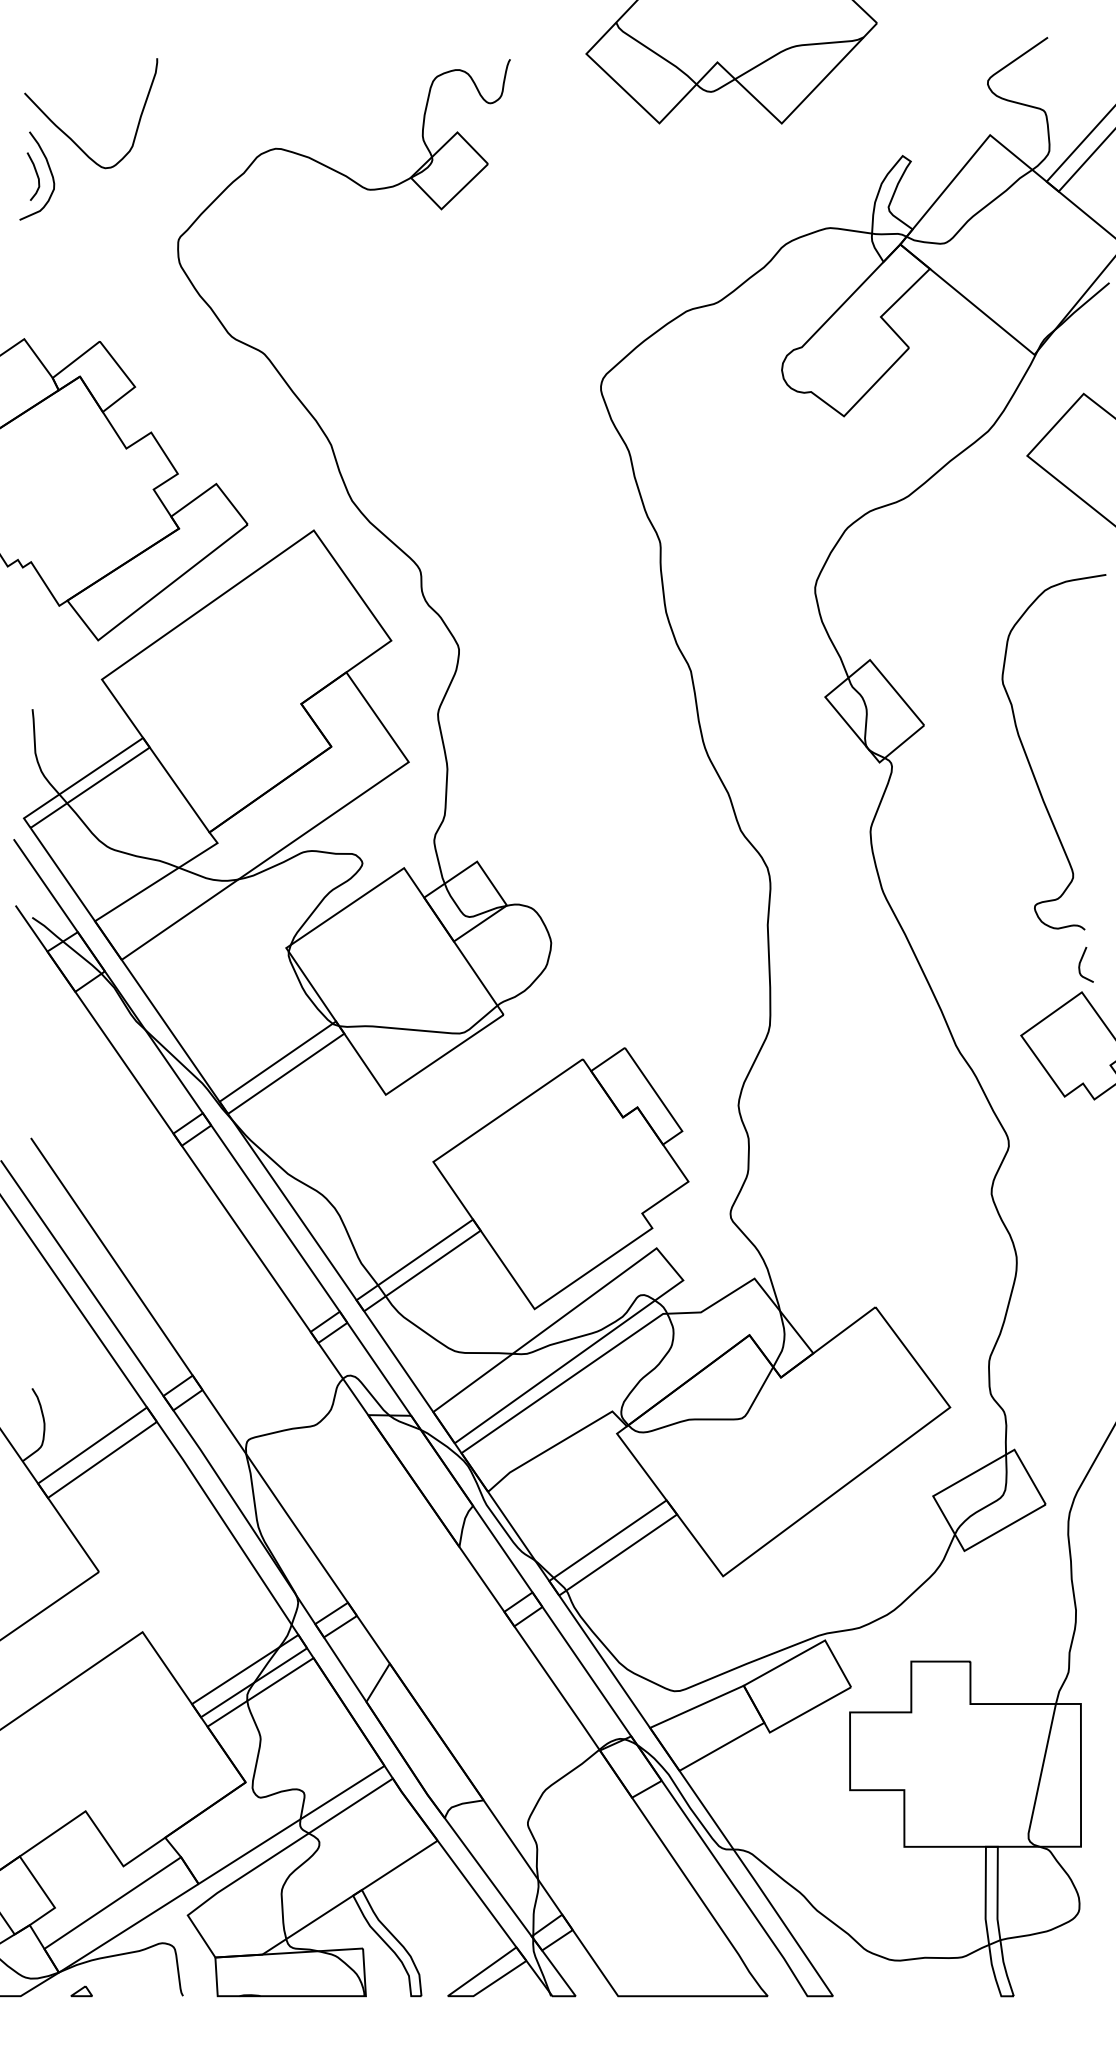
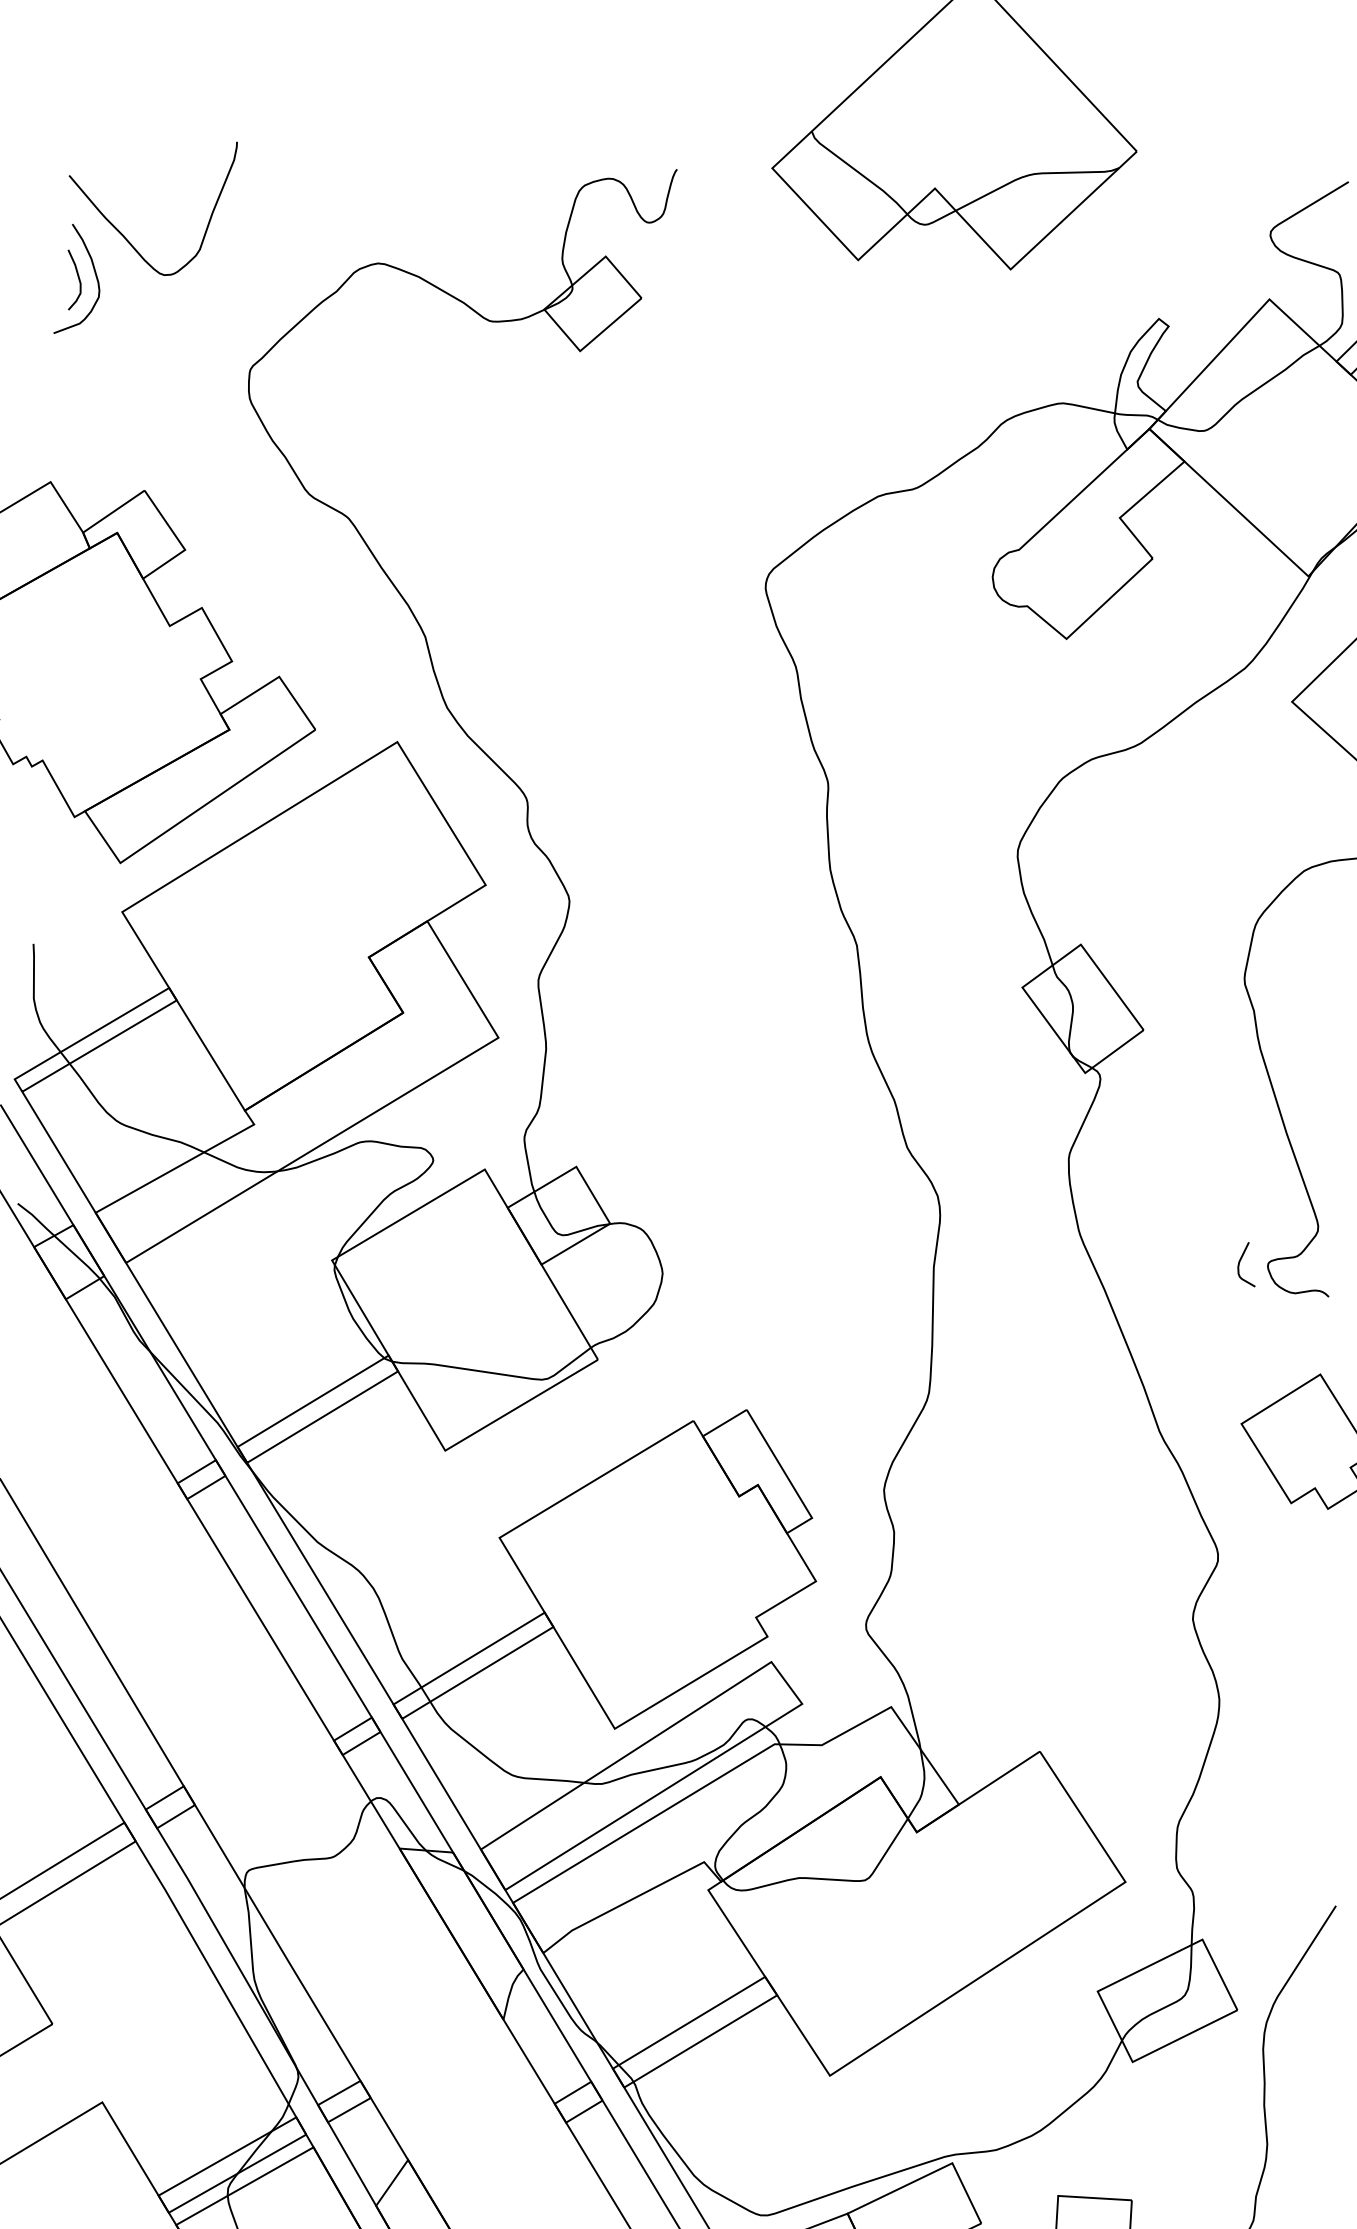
curve: (1081, 962) -> (1241, 1261), moved

